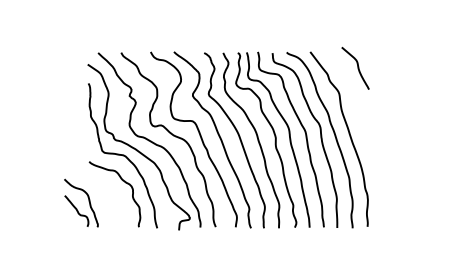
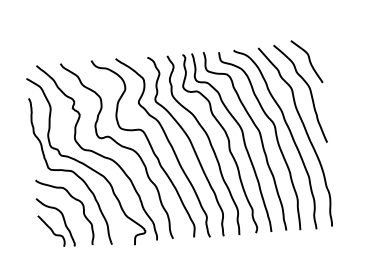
curve: (355, 95) -> (309, 90), added
part: (88, 201) -> (63, 220), moved

